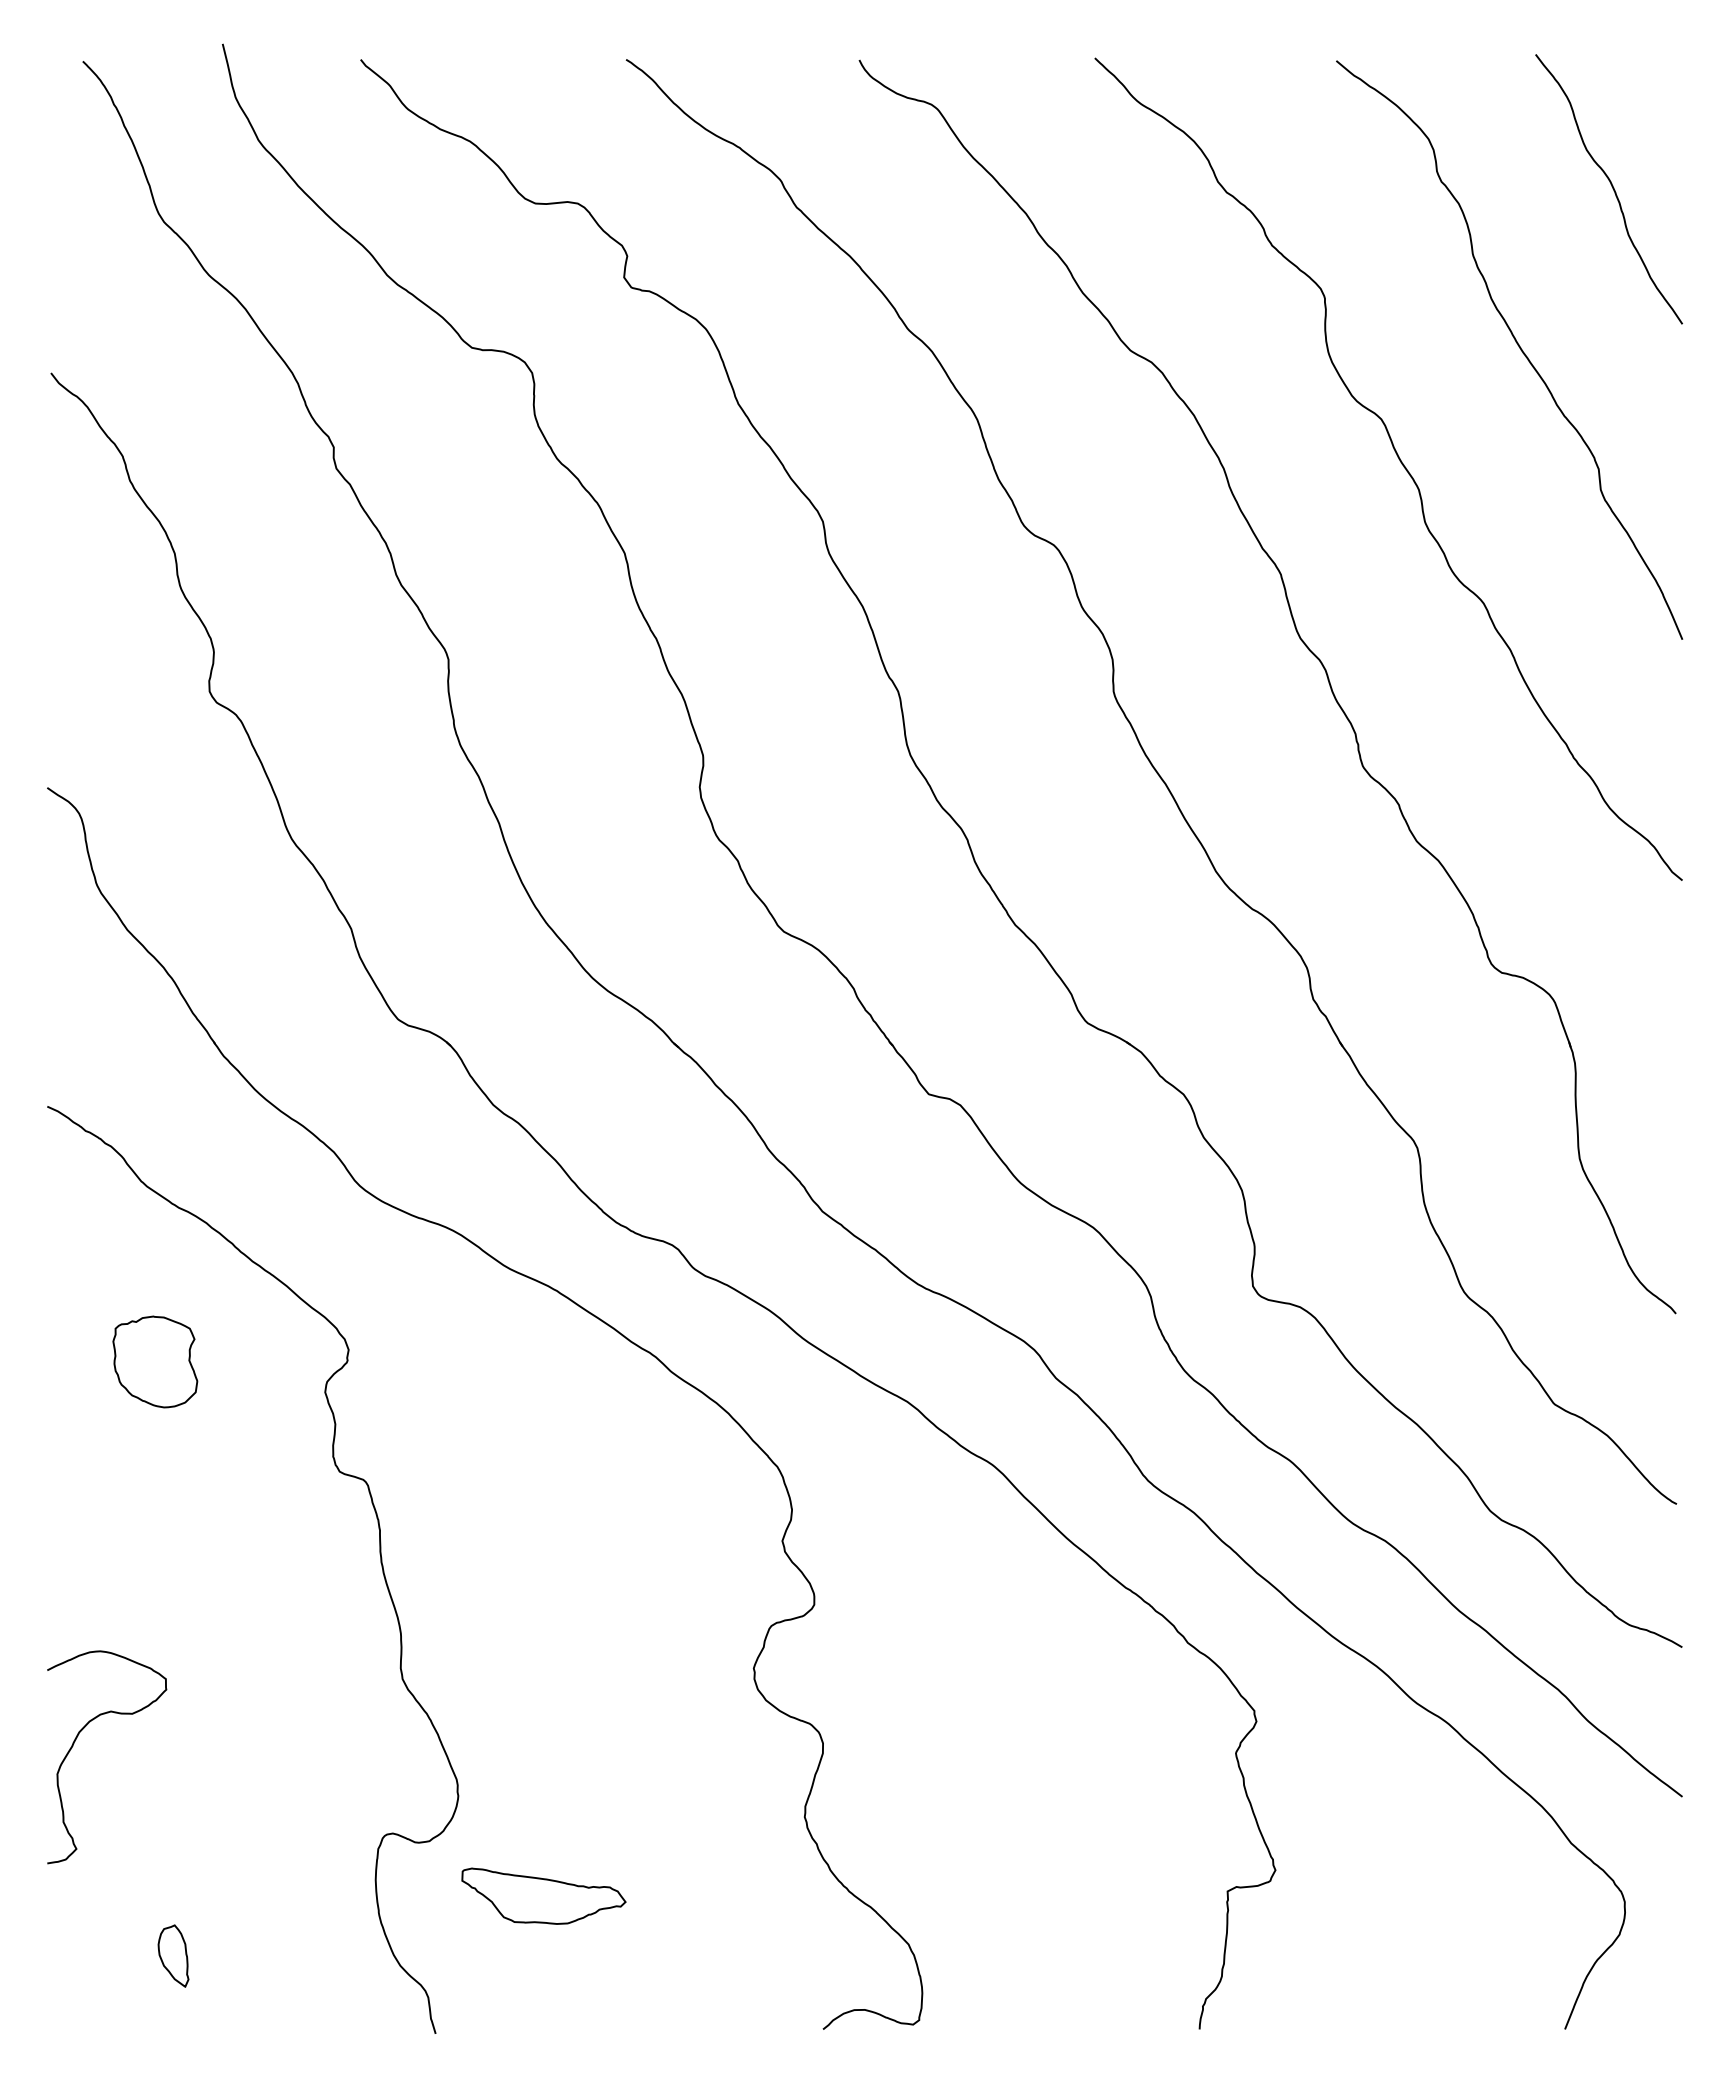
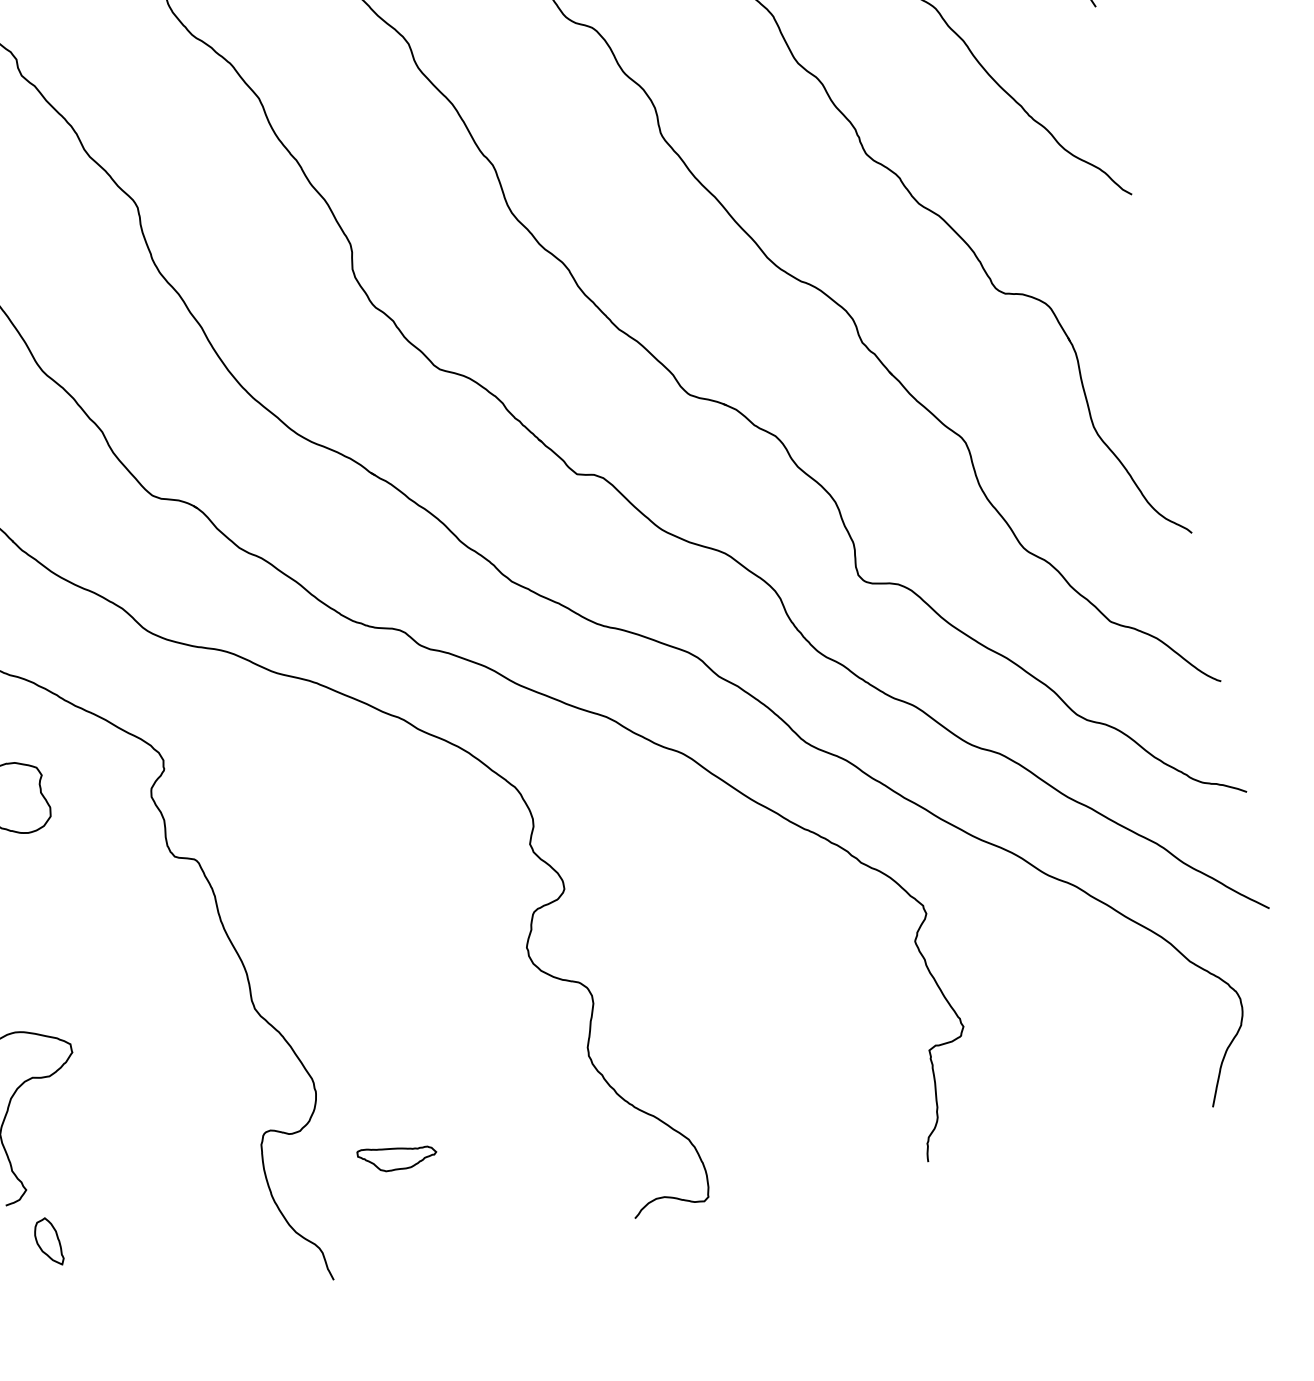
part: (543, 1895) -> (397, 1156), size x0.6
part: (173, 1955) -> (48, 1241), moved

